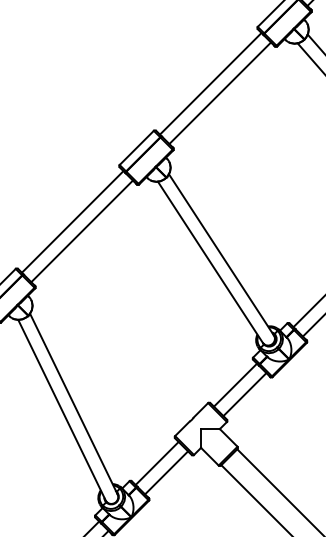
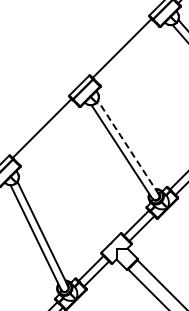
line: (219, 92) -> (127, 53), removed
line: (81, 230) -> (47, 133), removed
line: (221, 254) -> (128, 147), solid -> dashed

